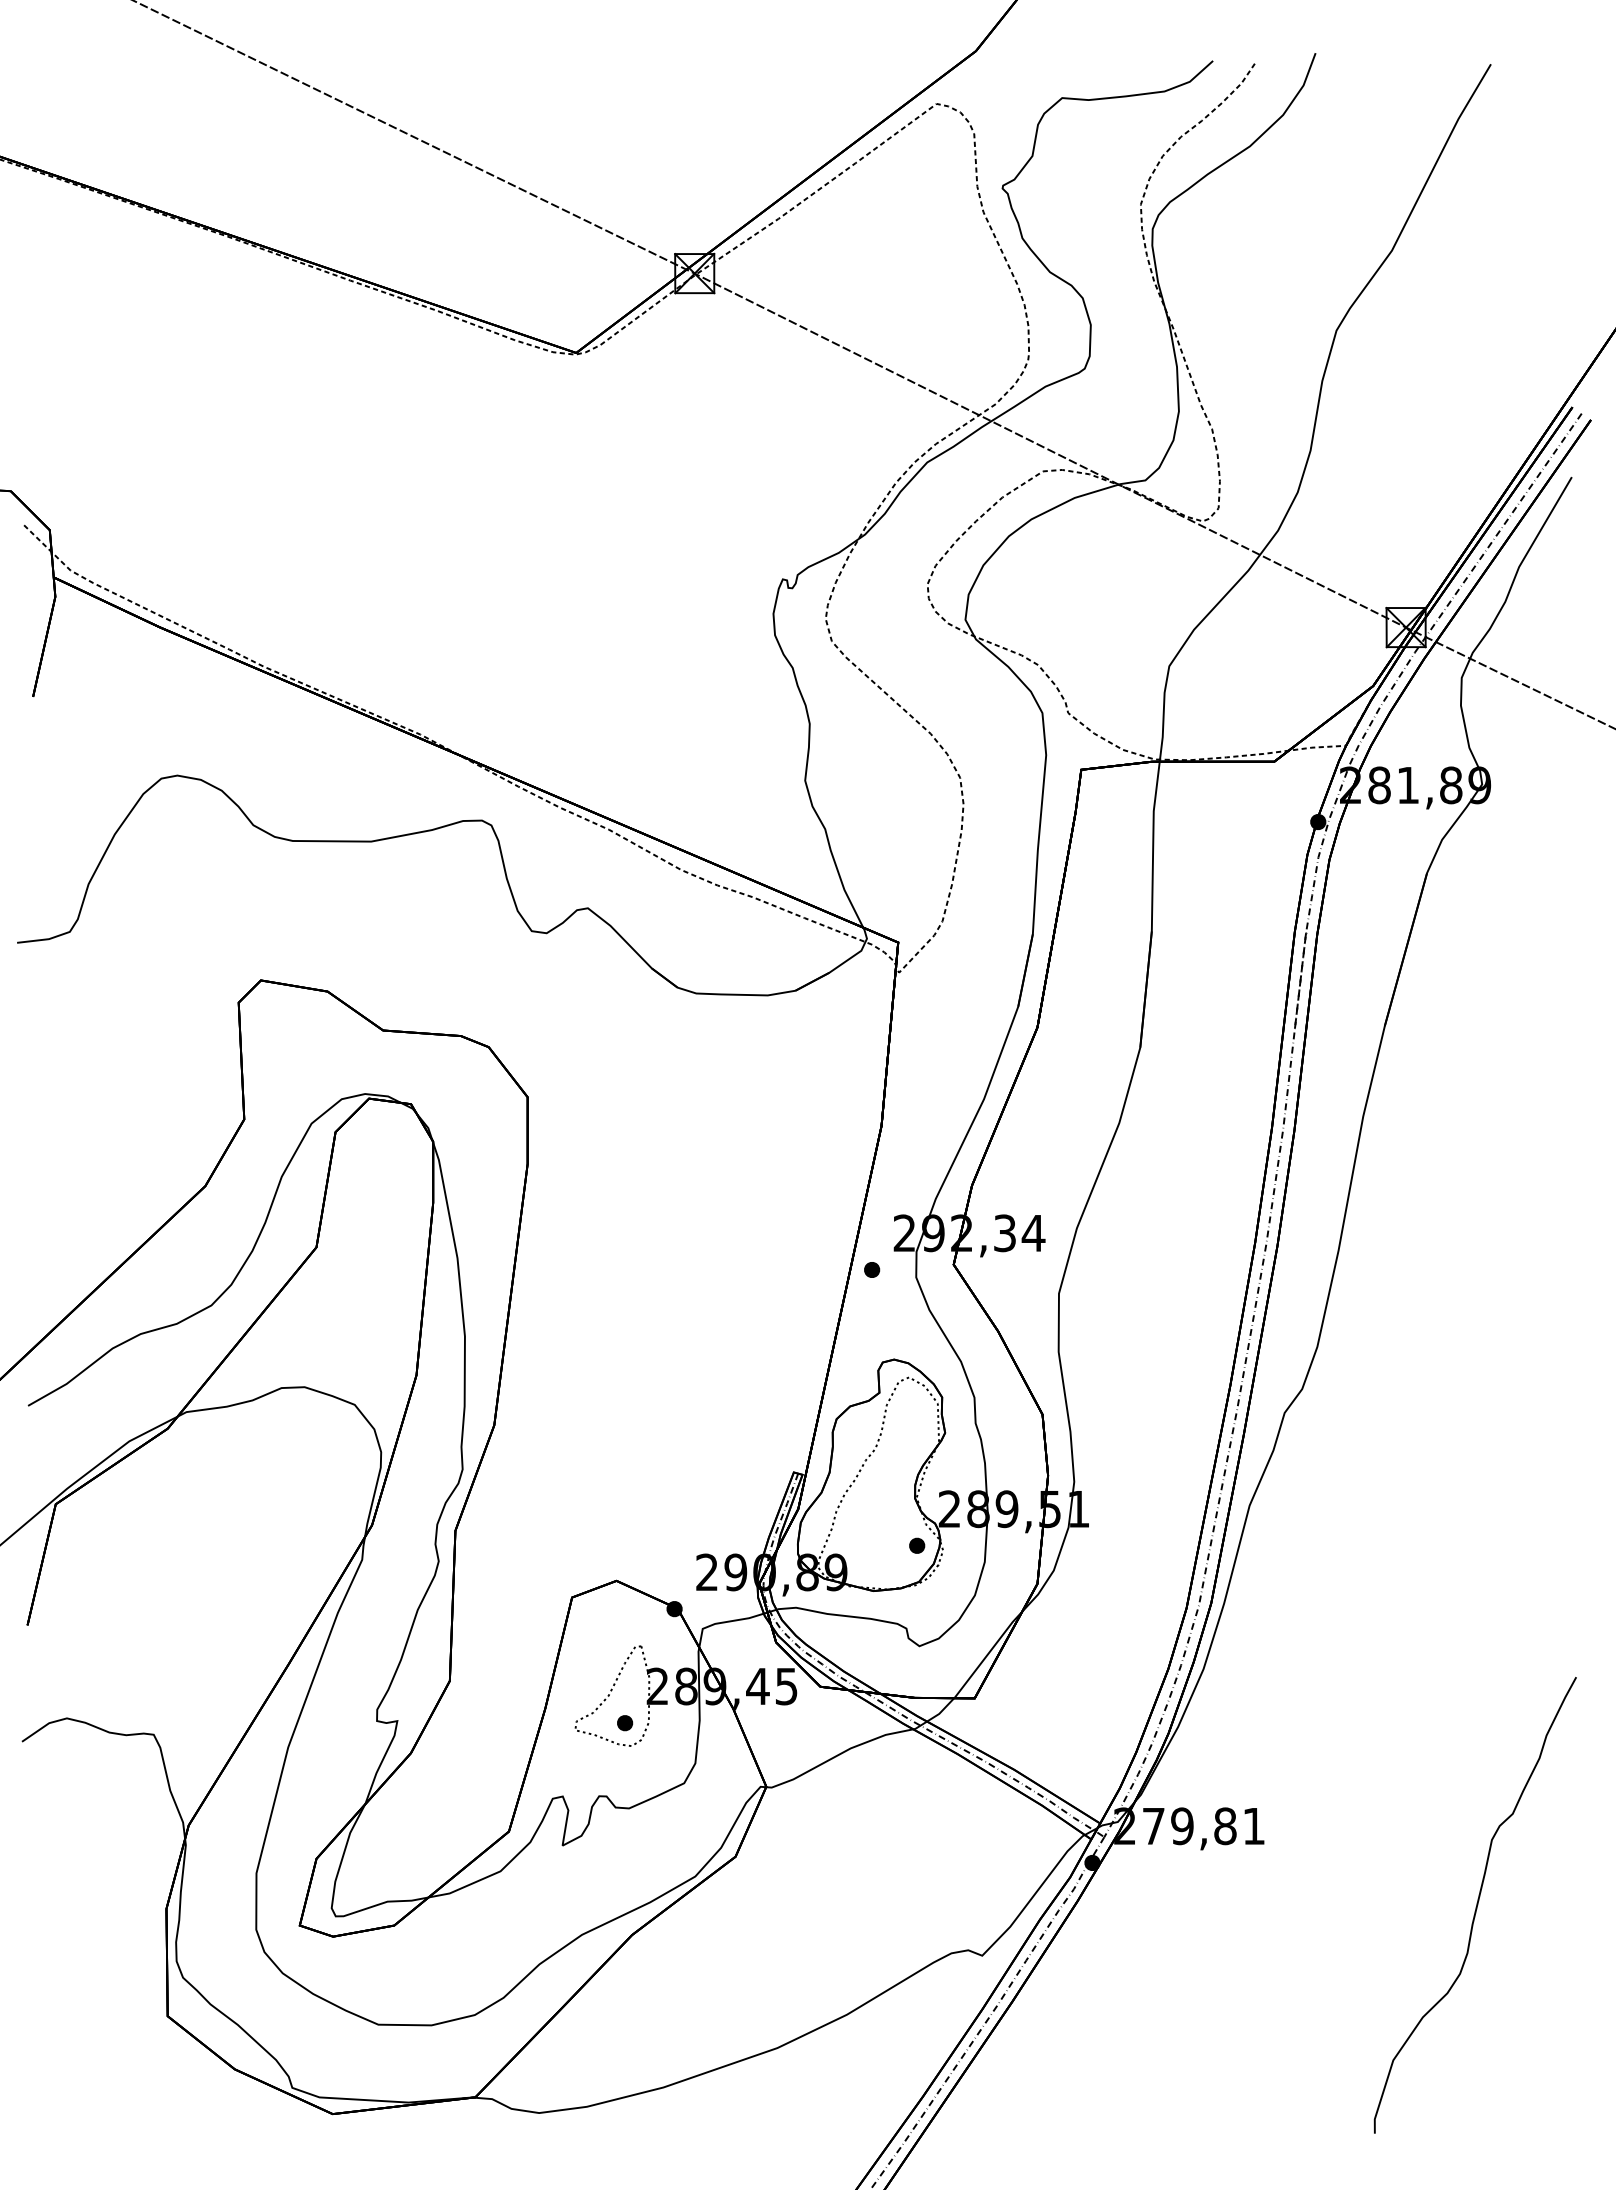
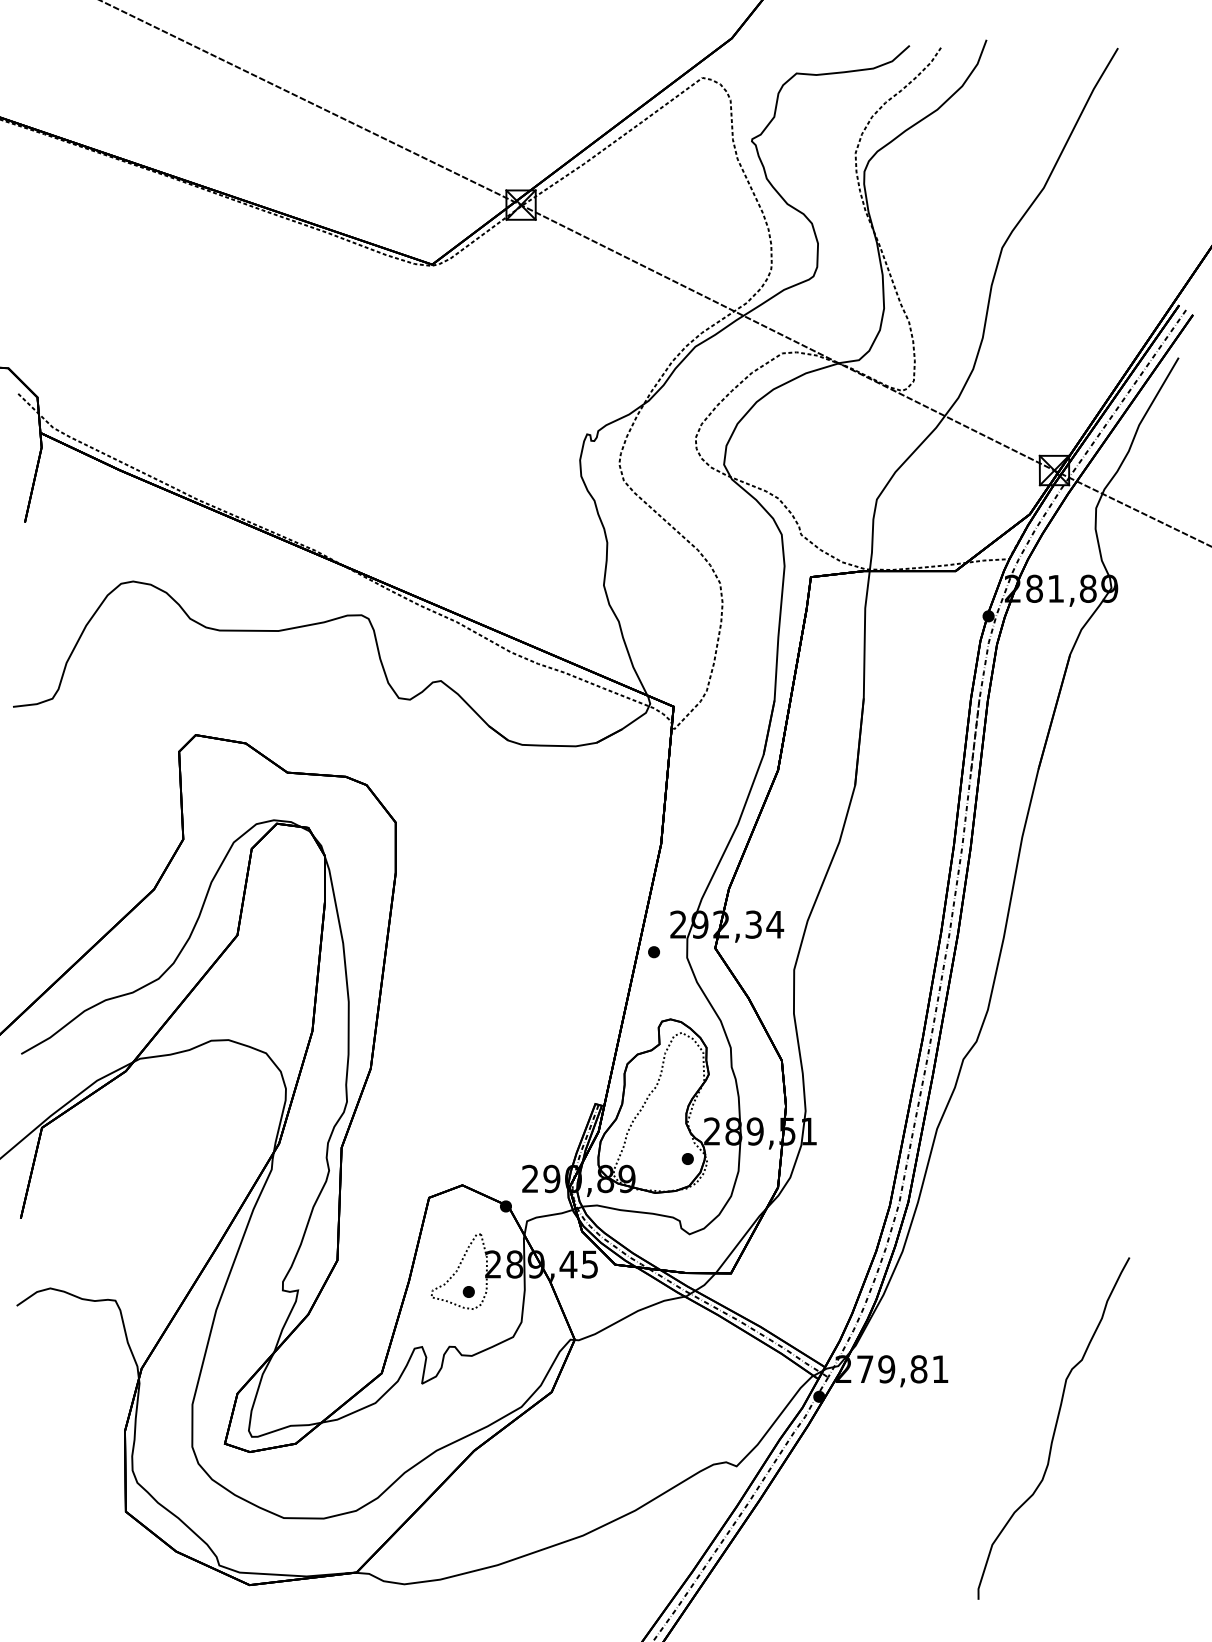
curve: (1476, 1905) -> (1054, 1428), moved

